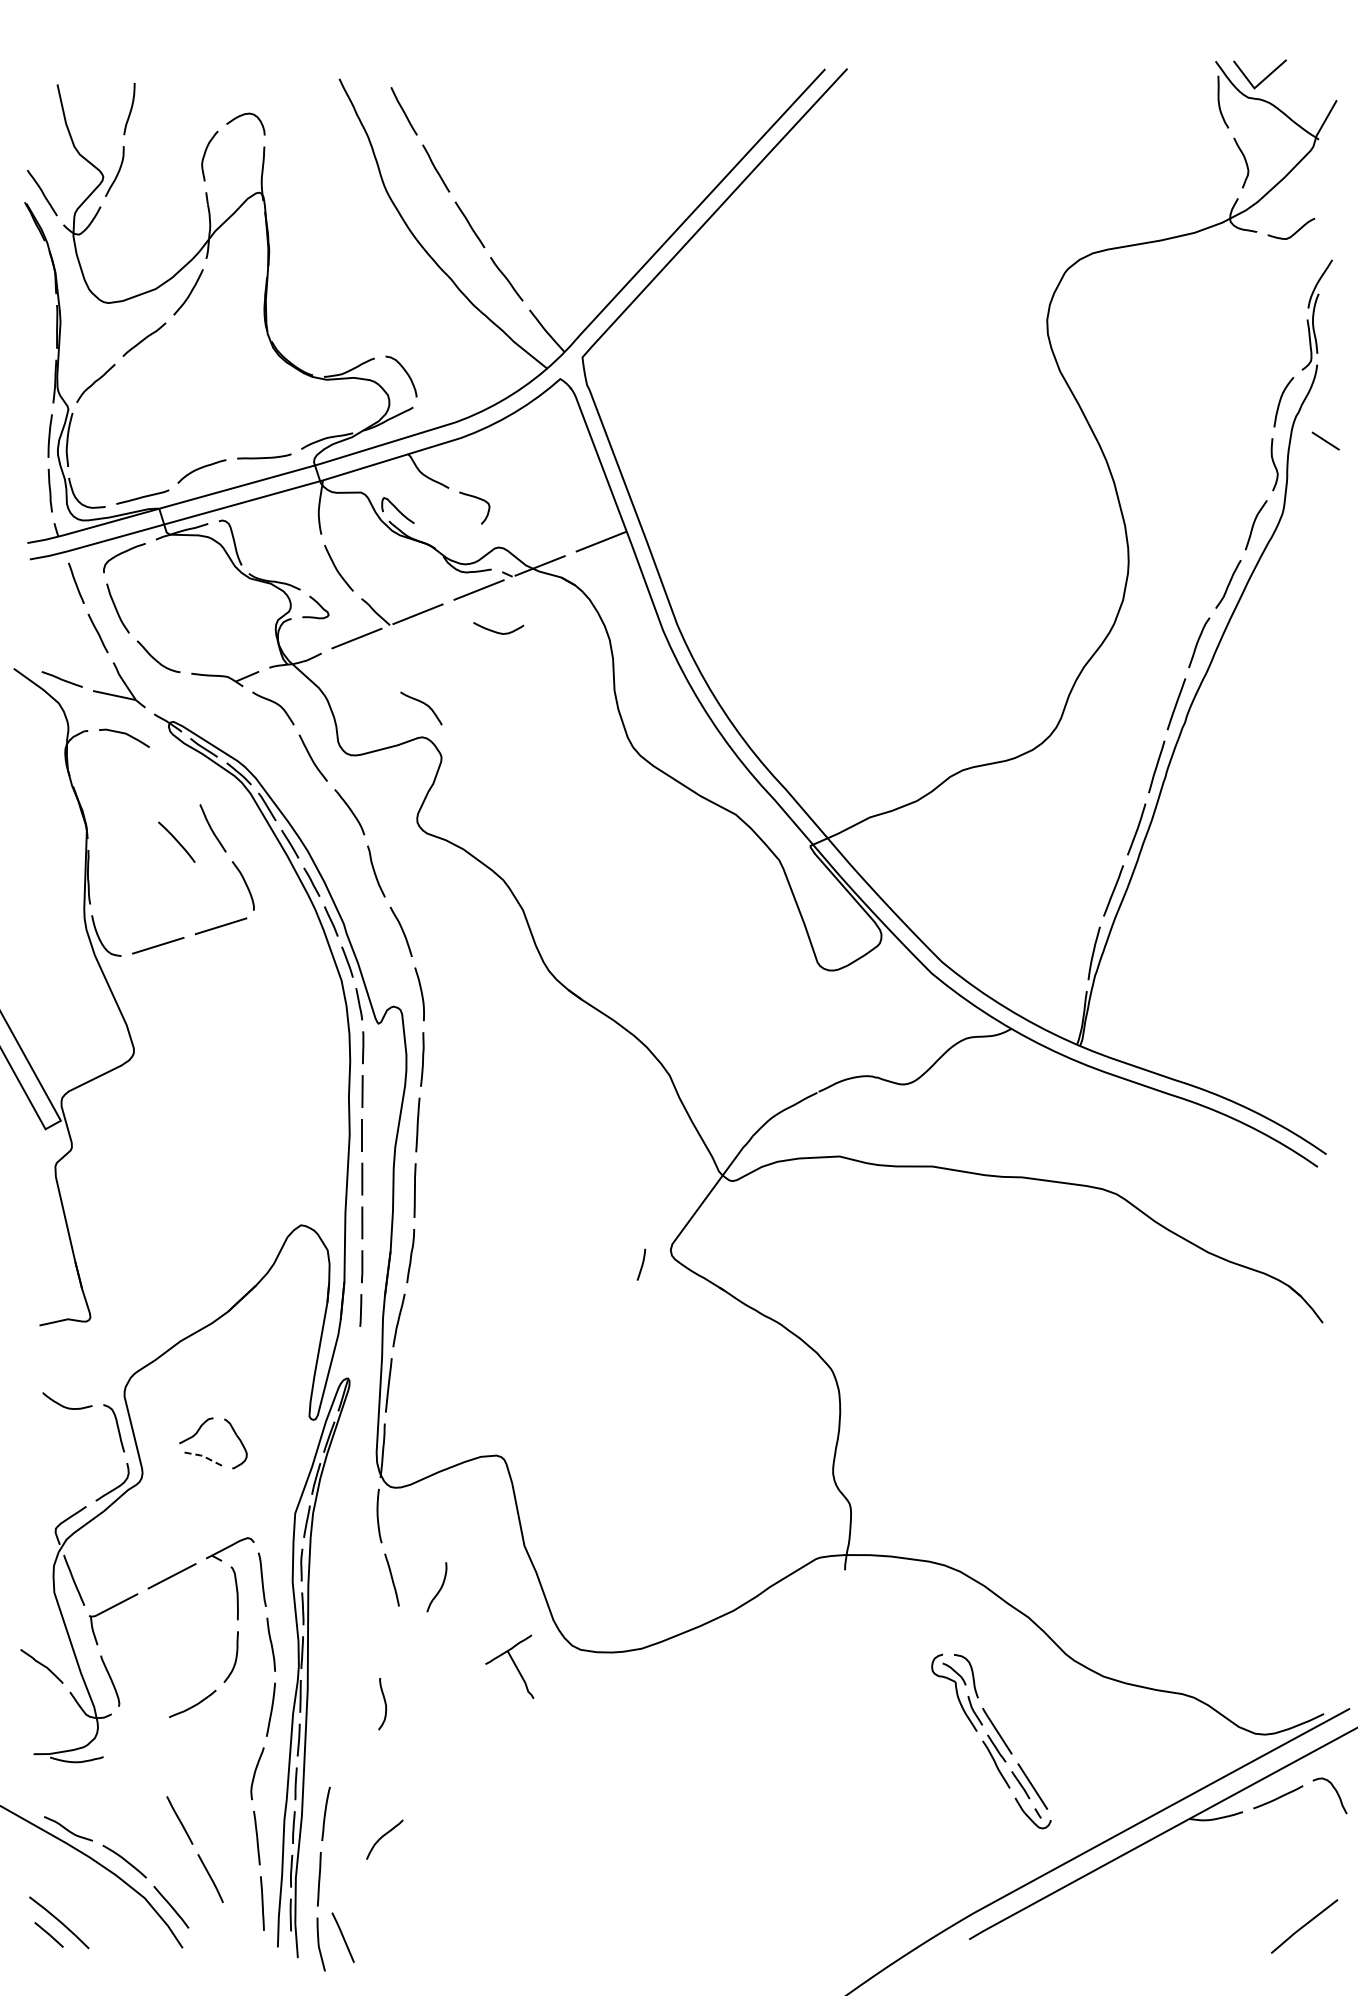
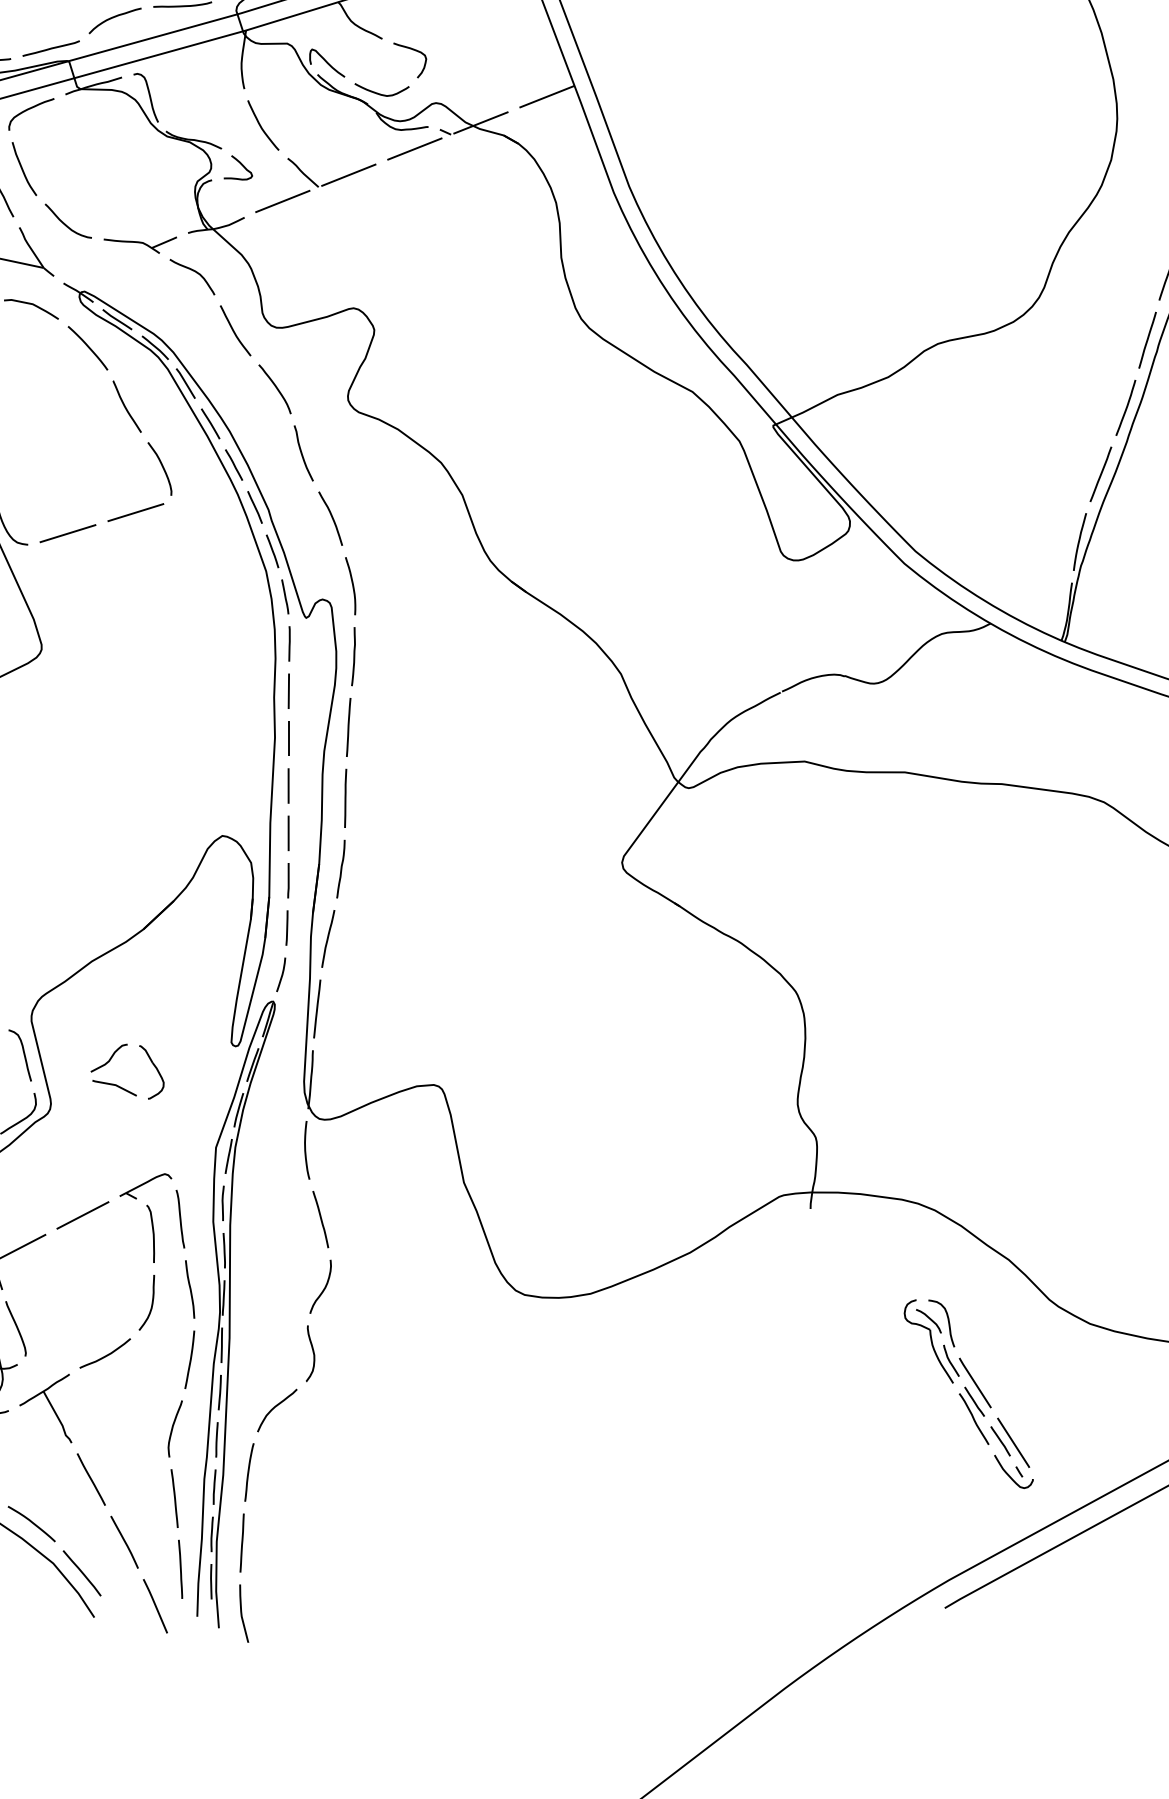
curve: (497, 631) -> (380, 93), moved
curve: (424, 704) -> (355, 272), removed
curve: (176, 841) -> (87, 347), moved
curve: (641, 1264) -> (281, 974), moved
line: (201, 1455) -> (114, 1084), dashed -> solid
curve: (439, 1588) -> (323, 1288), moved
part: (509, 1666) -> (45, 1408), moved
curve: (382, 1837) -> (274, 1408), moved
line: (342, 1937) -> (154, 1606), moved

